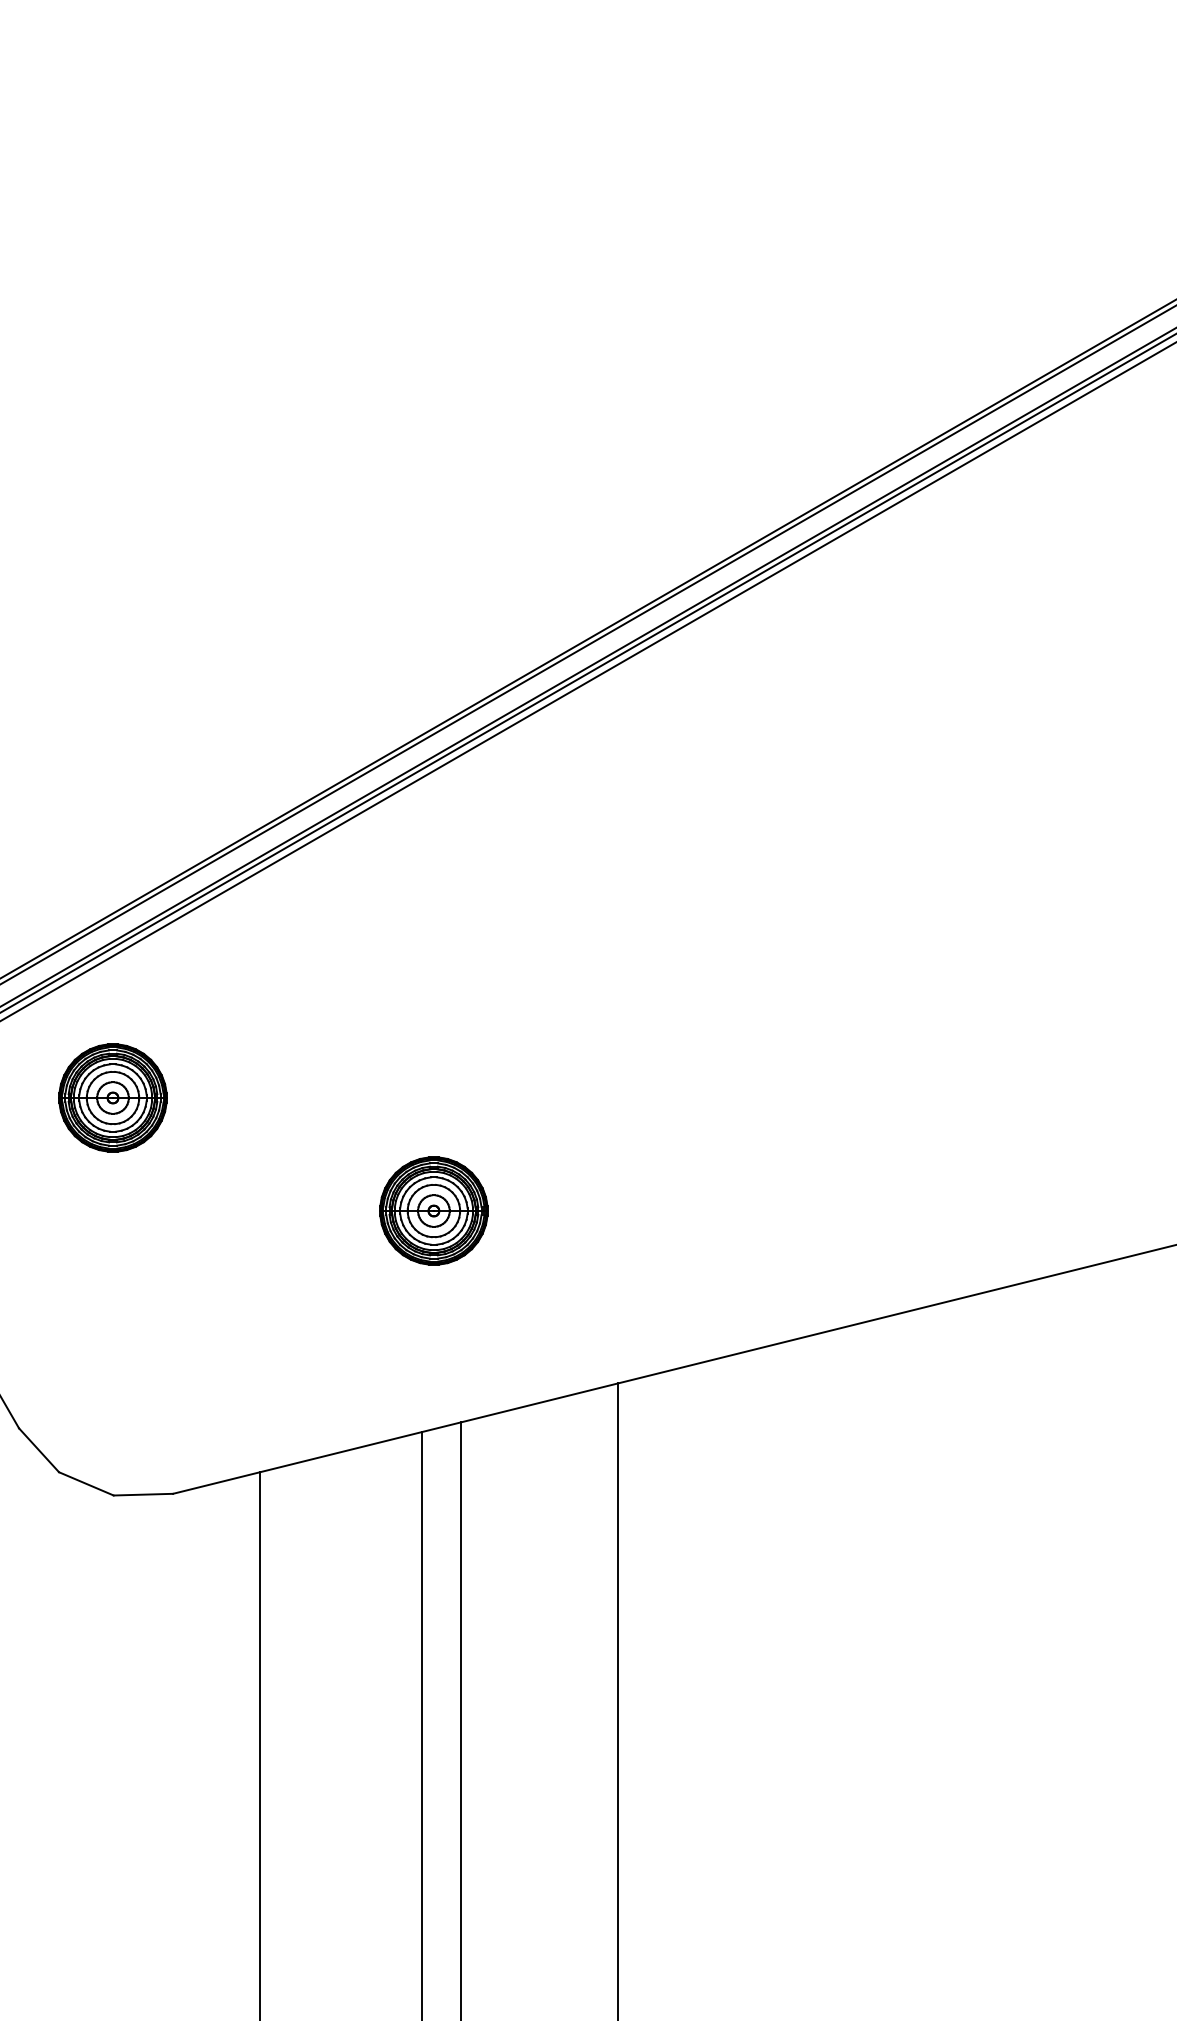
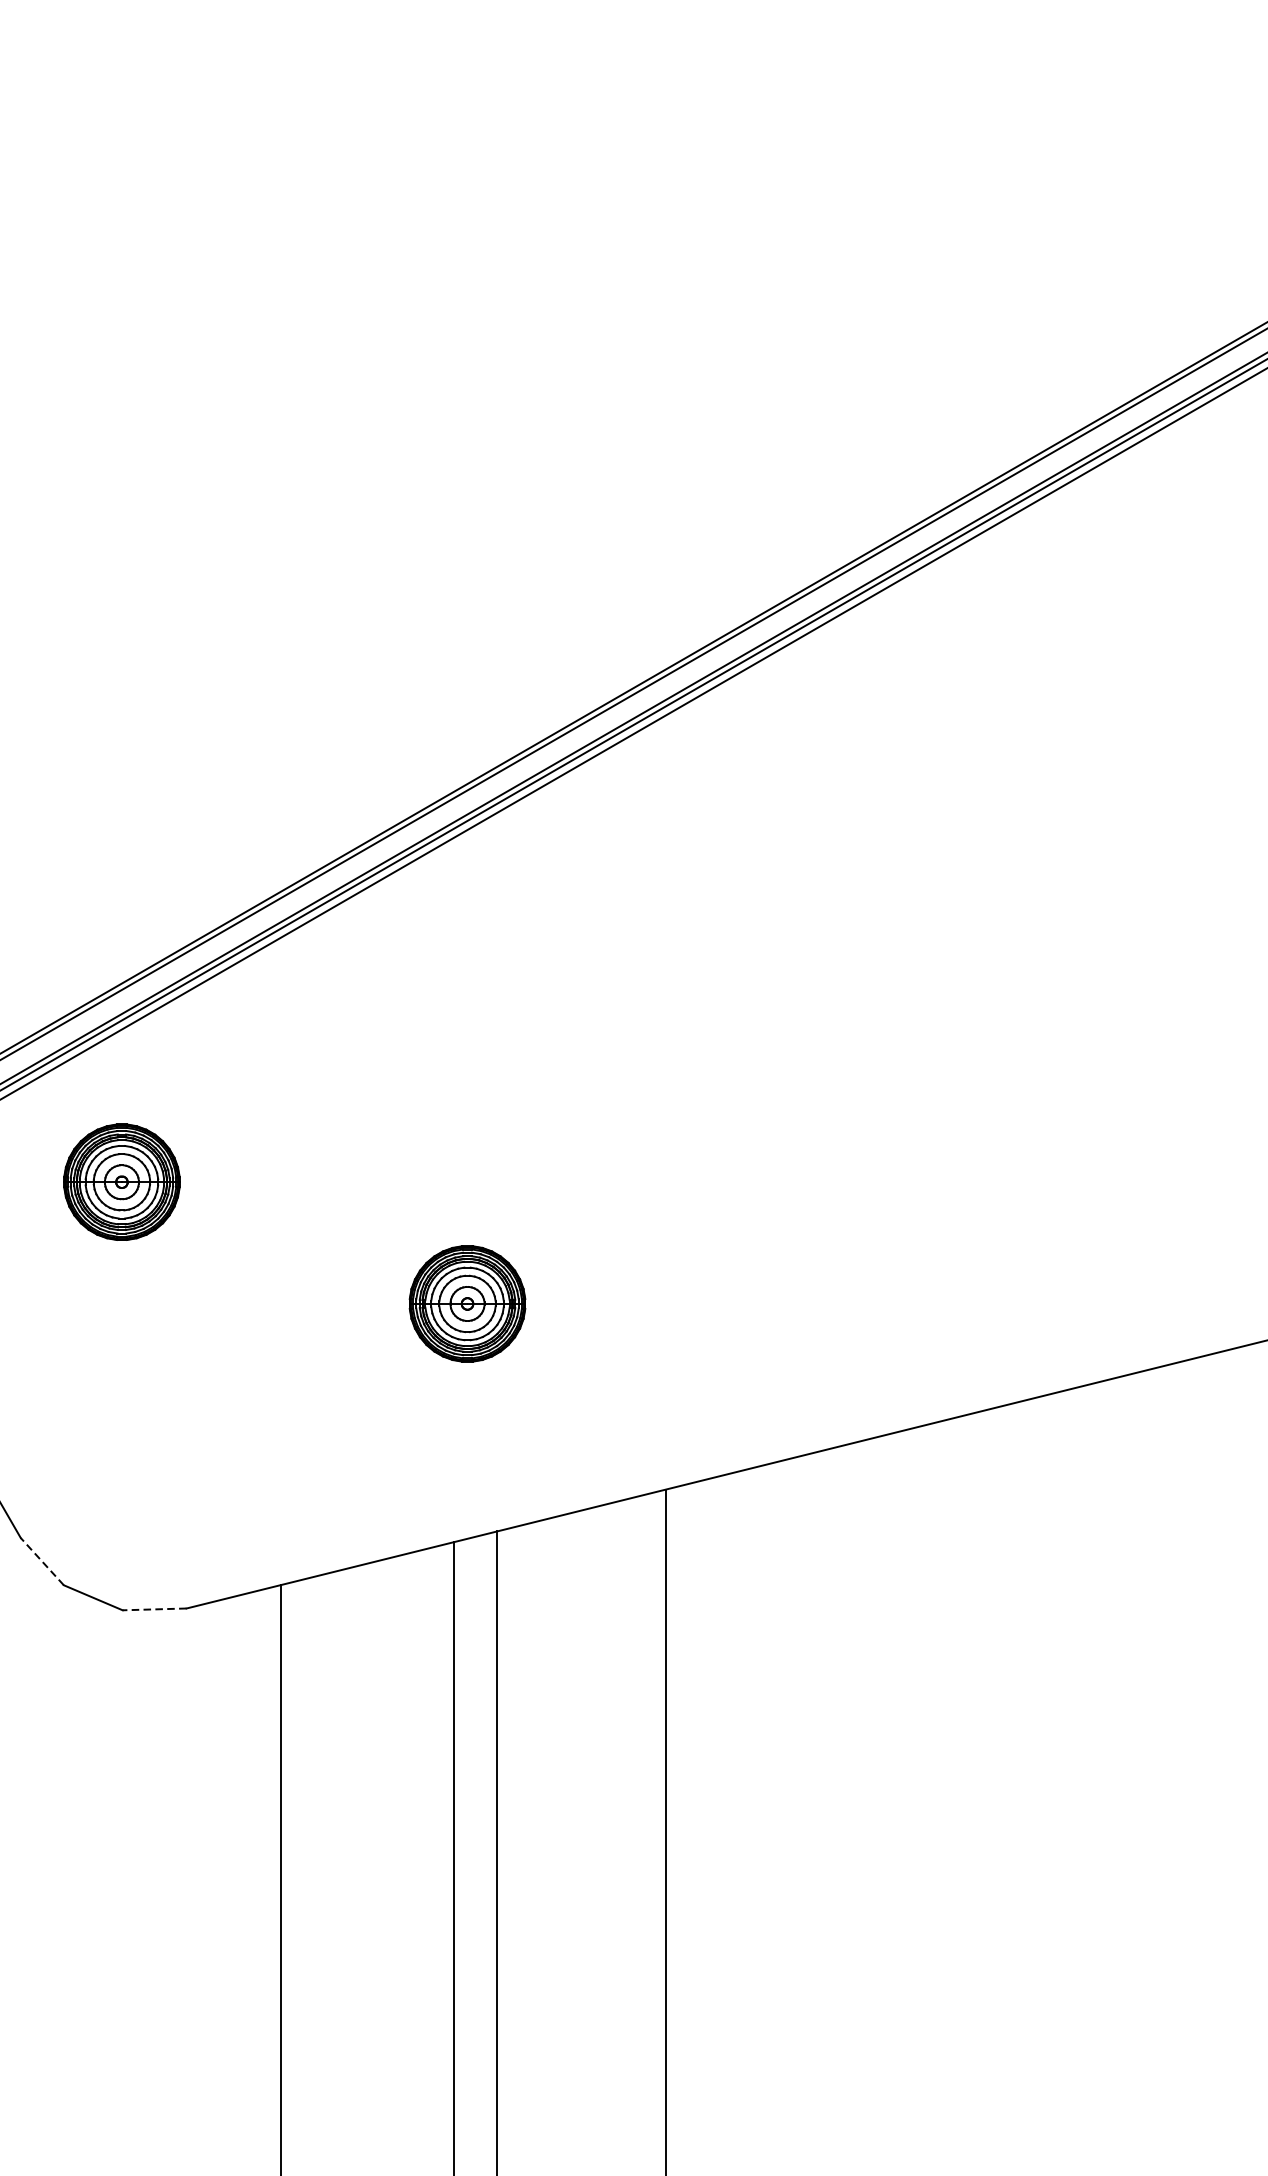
line: (39, 1450) -> (42, 1561), solid -> dashed
line: (143, 1494) -> (154, 1609), solid -> dashed

